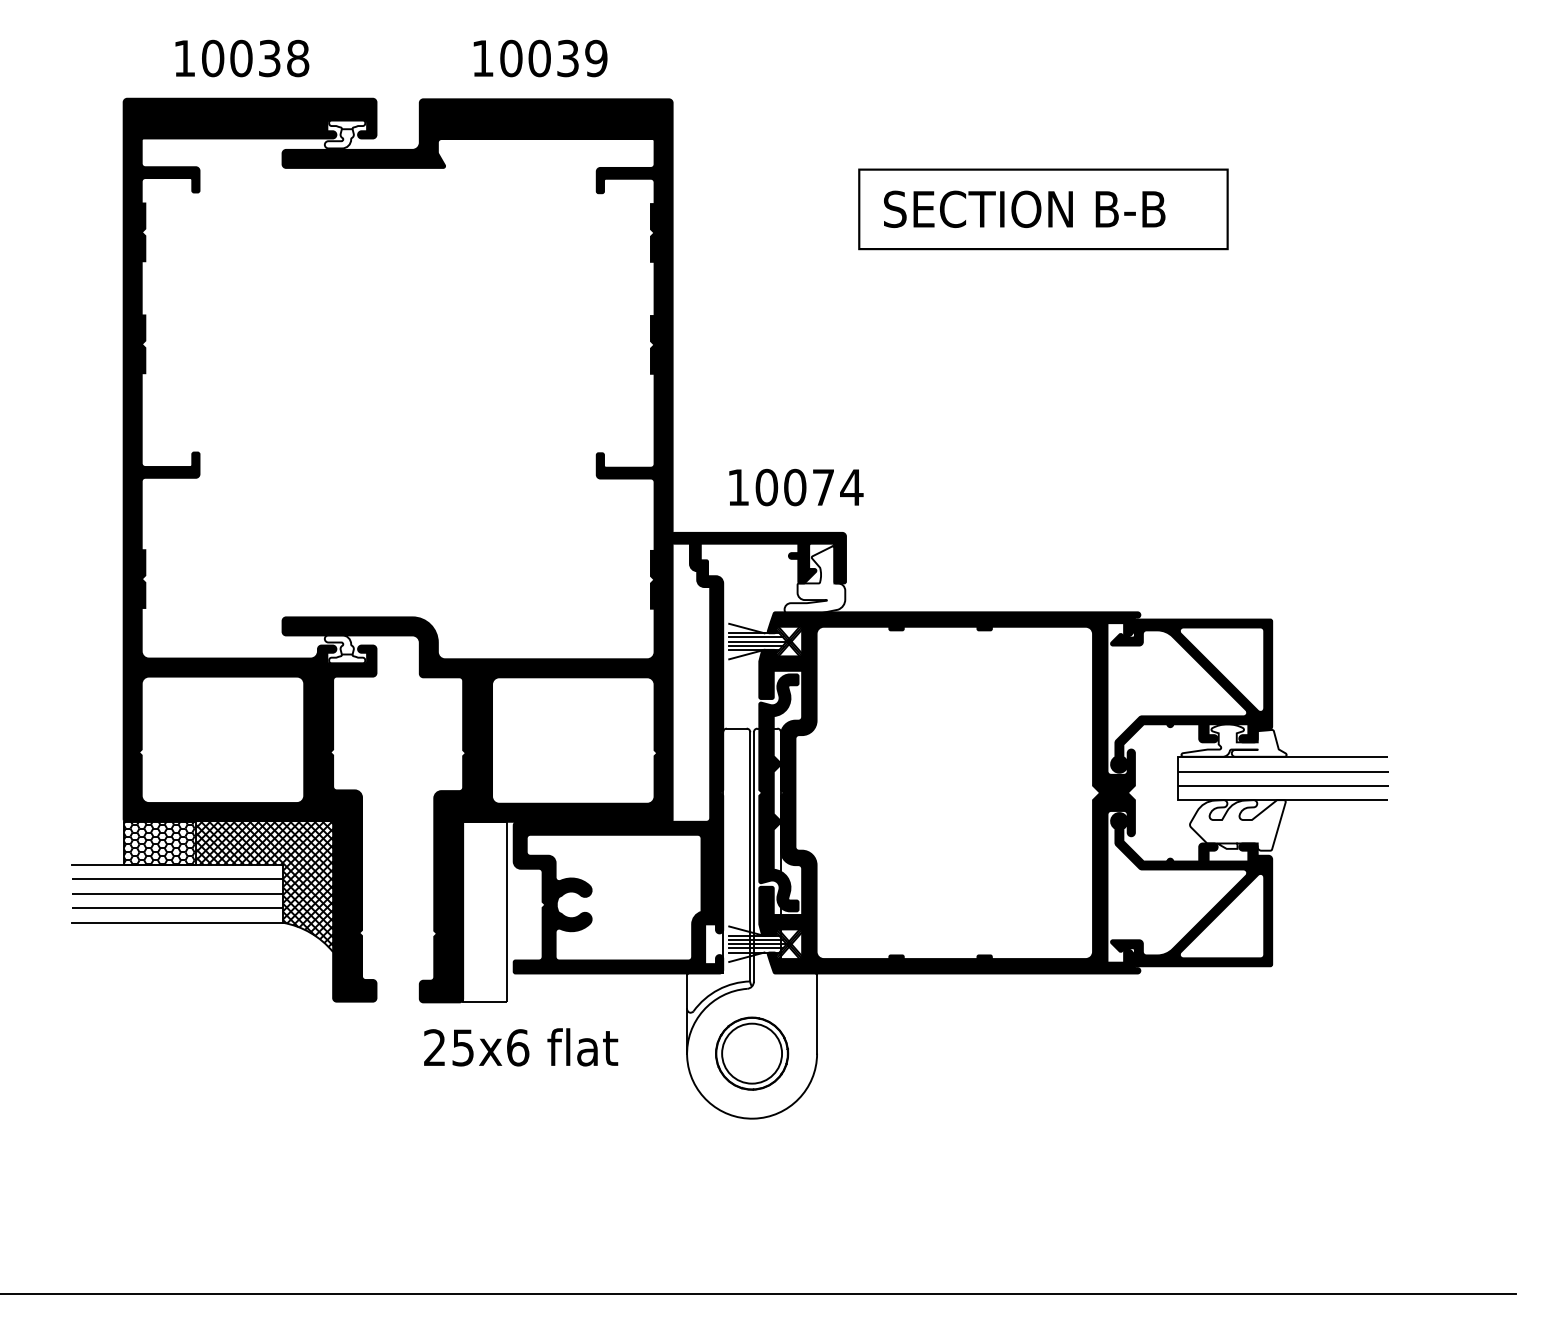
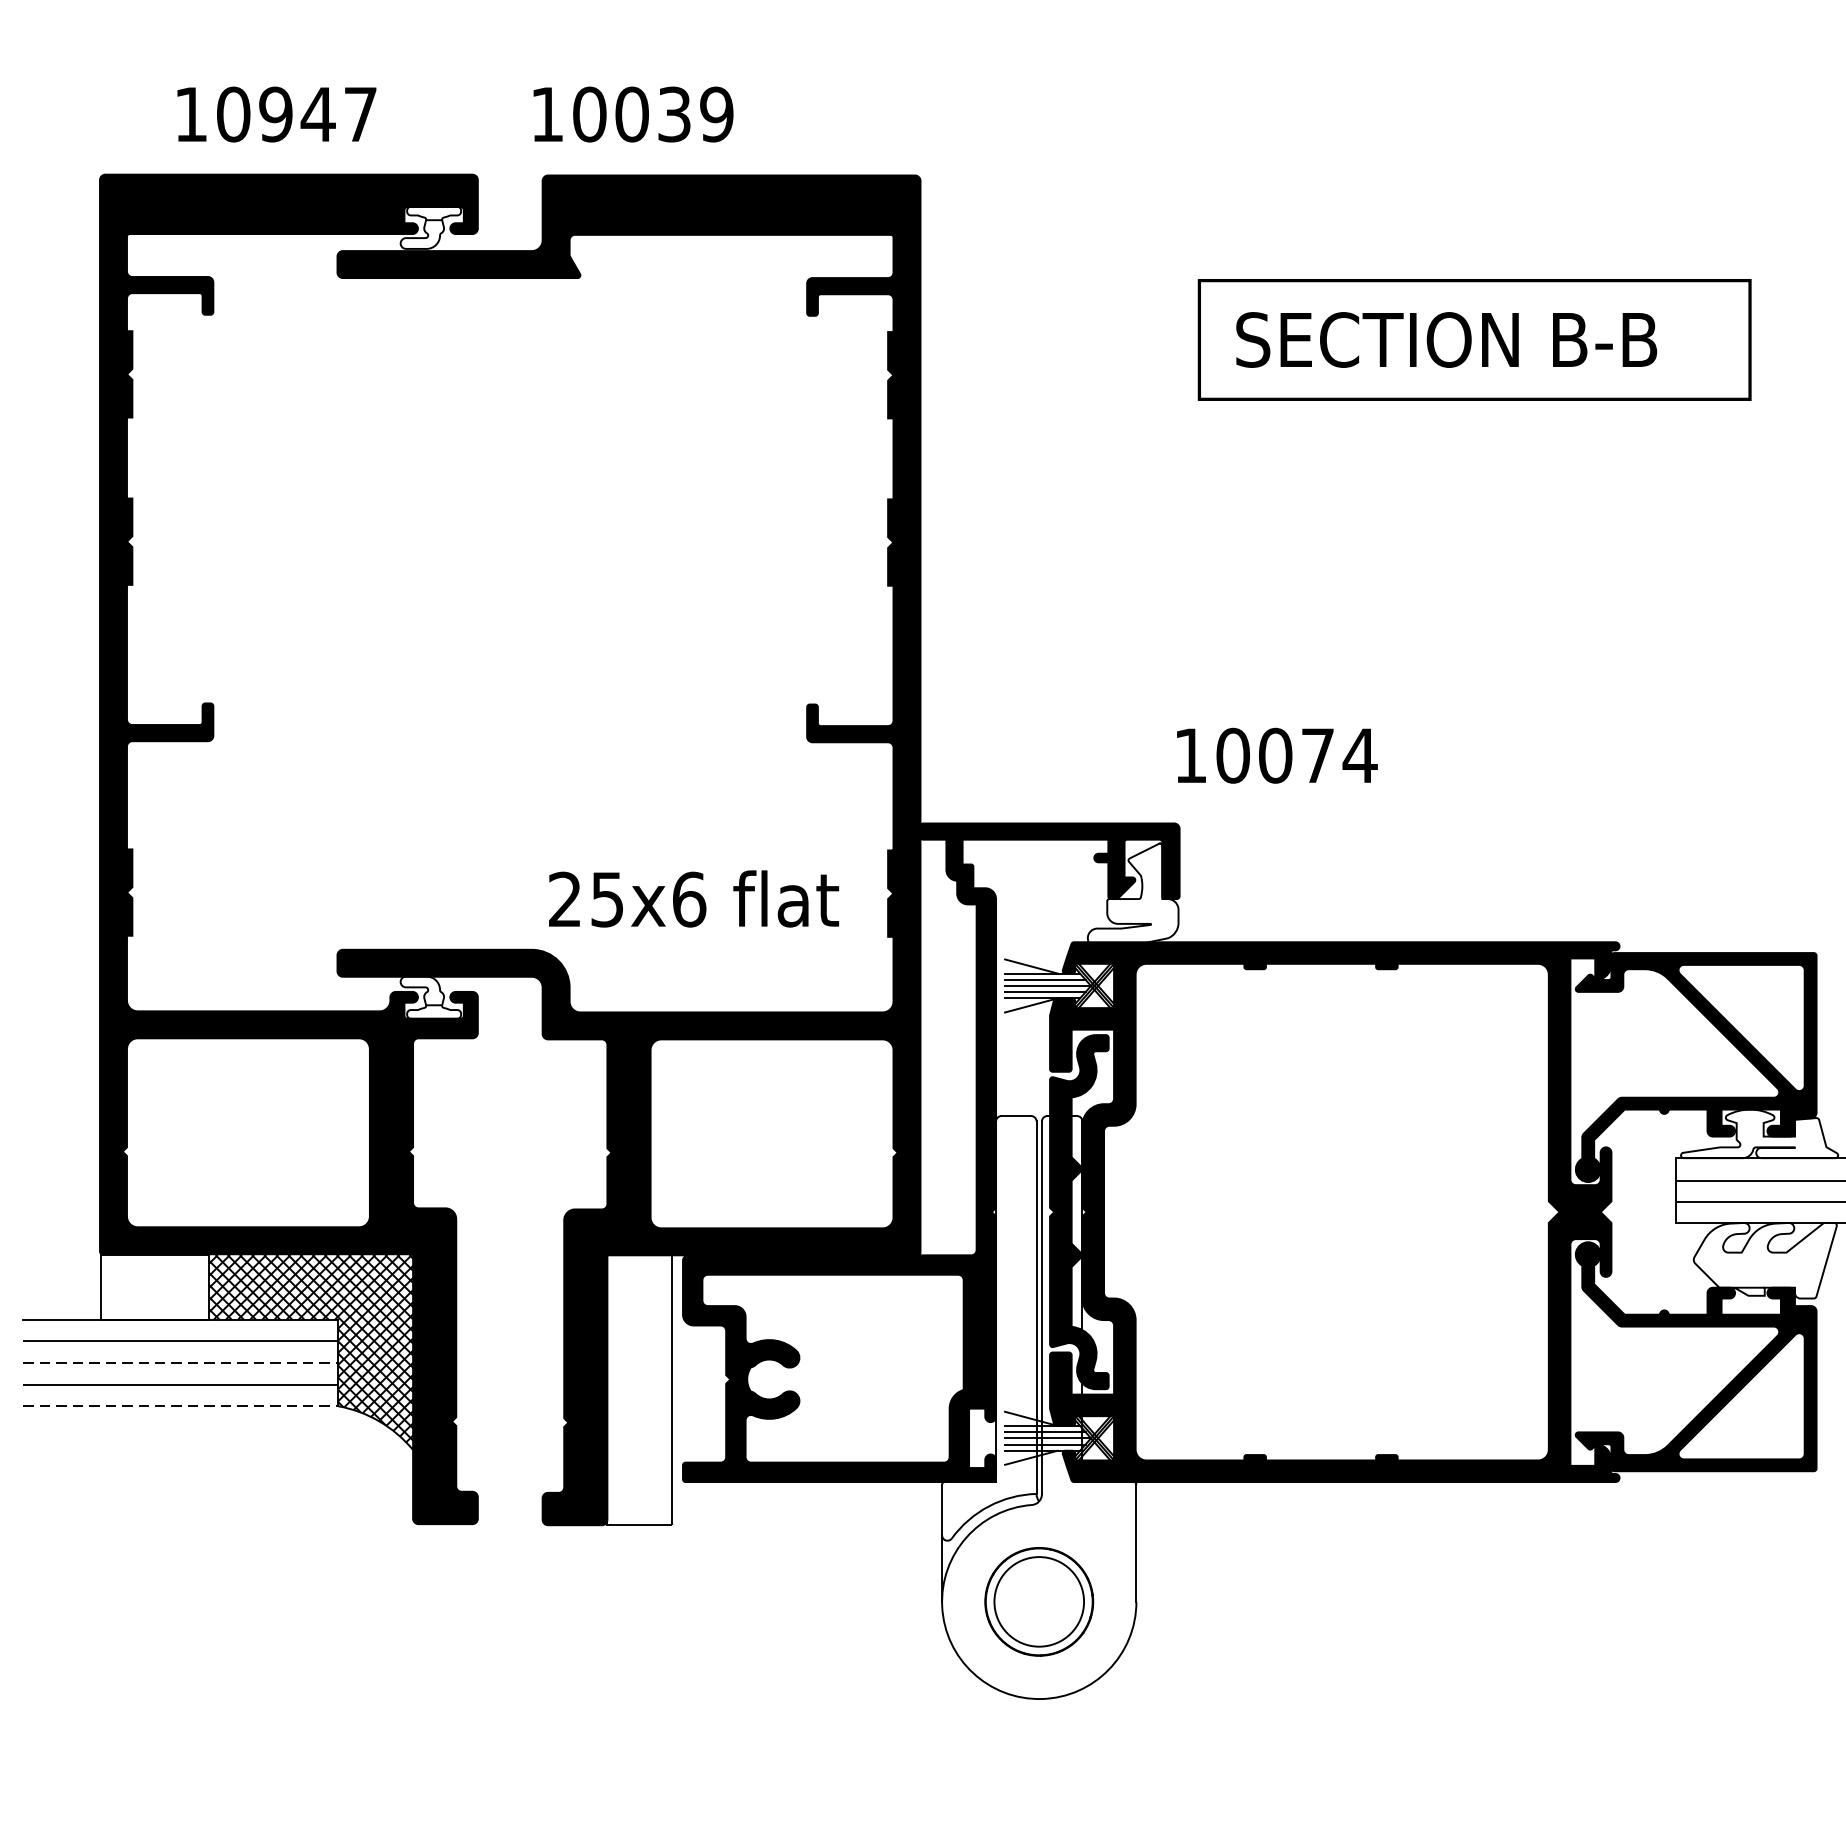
text: (269, 58) -> (317, 114), 10038 -> 10947
text: (540, 58) -> (633, 114), moved
text: (796, 487) -> (1277, 755), moved
hatch: (160, 842) -> (155, 1286), removed
line: (178, 893) -> (181, 1362), solid -> dashed
line: (178, 922) -> (181, 1405), solid -> dashed
text: (521, 1047) -> (694, 899), moved

